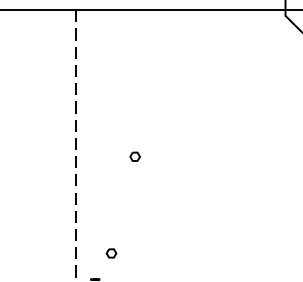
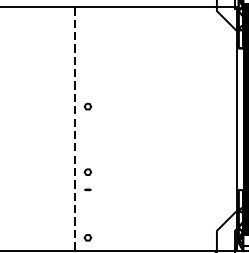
part: (134, 156) -> (87, 106), moved
part: (110, 252) -> (87, 171), moved

